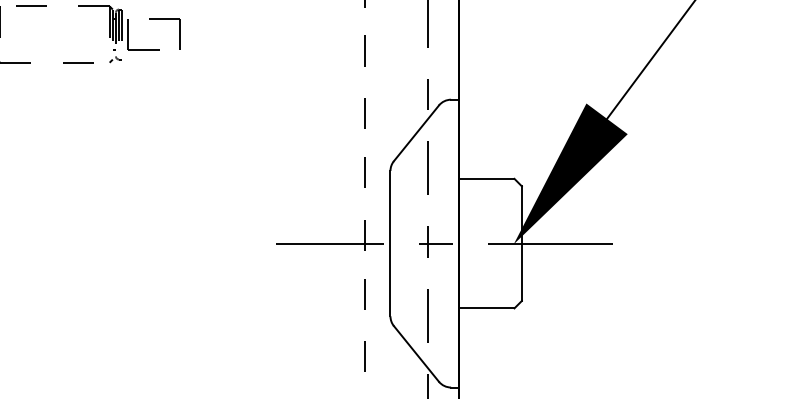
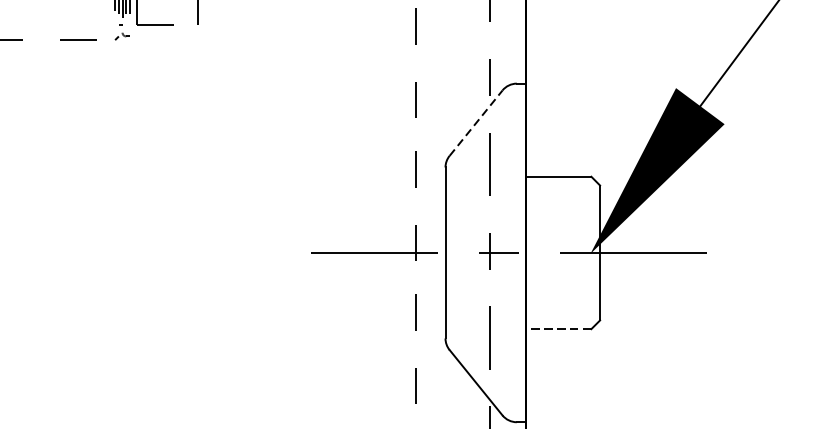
line: (416, 133) -> (476, 123), solid -> dashed
line: (486, 308) -> (558, 329), solid -> dashed

